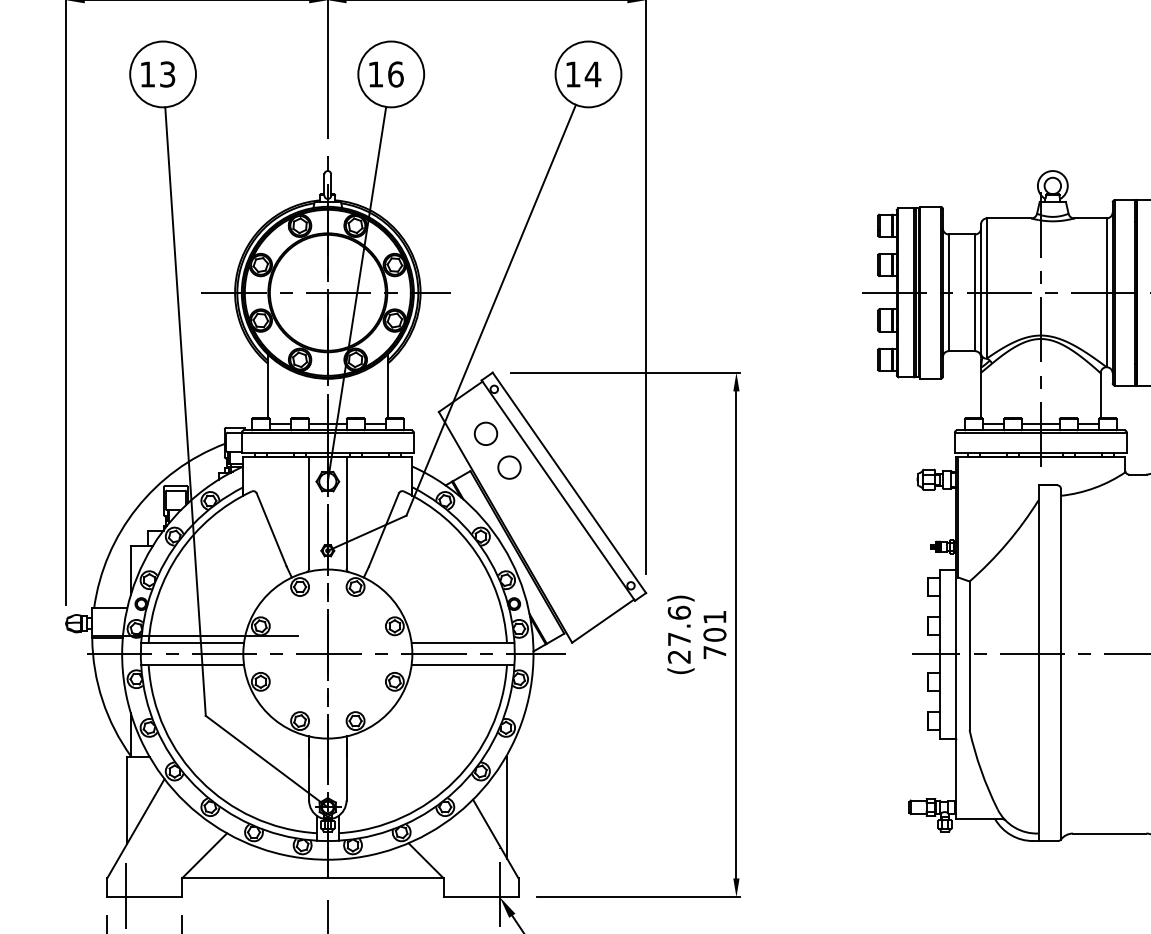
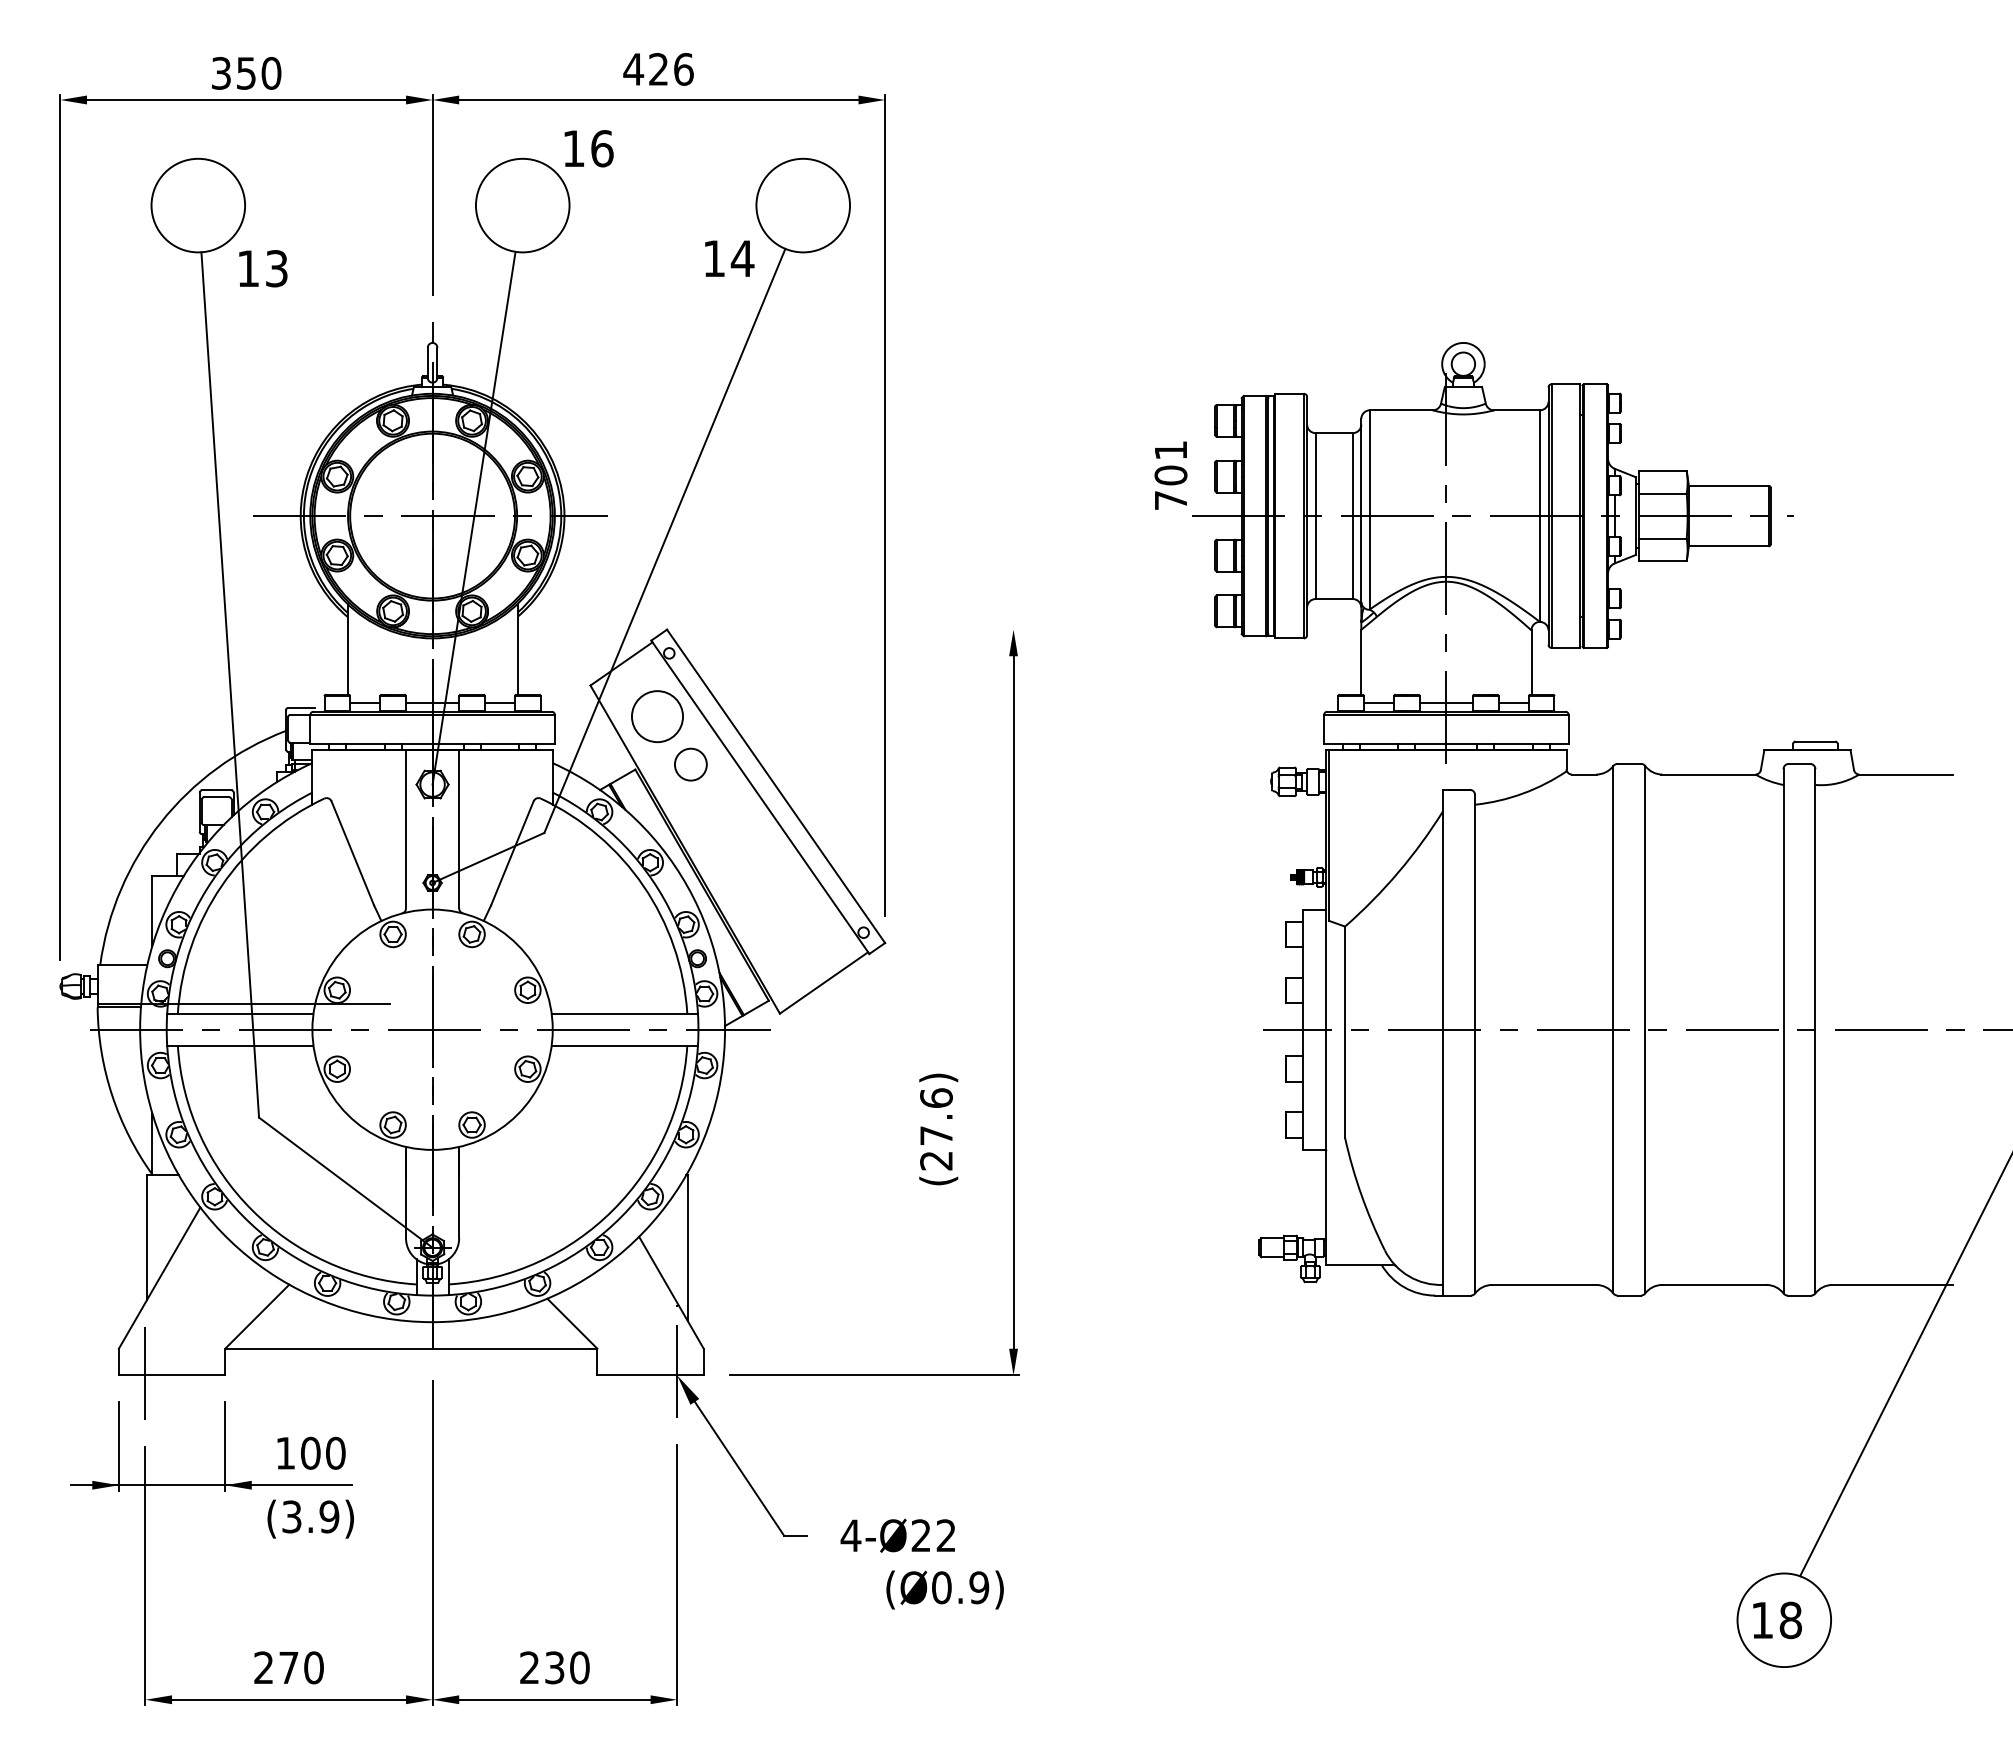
text: (158, 74) -> (263, 268), moved
text: (386, 74) -> (588, 148), moved
text: (583, 74) -> (729, 258), moved
line: (625, 372) -> (855, 629), removed
circle: (486, 433) -> (657, 716), size x1.6
text: (680, 634) -> (938, 1129), moved
text: (714, 634) -> (1170, 475), moved

